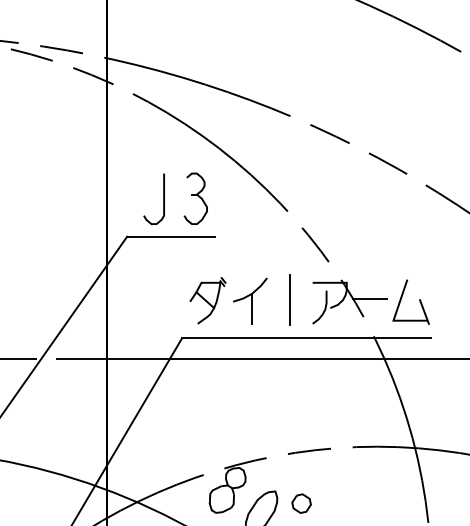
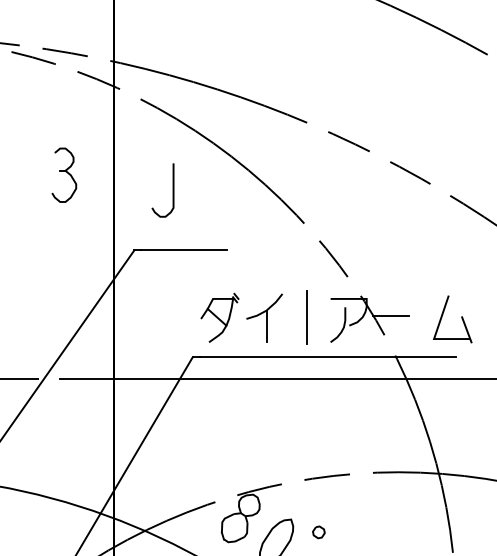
curve: (163, 198) -> (172, 189), moved
part: (195, 198) -> (63, 174), moved
part: (402, 297) -> (443, 314), moved
part: (301, 503) -> (318, 532), size x0.6

